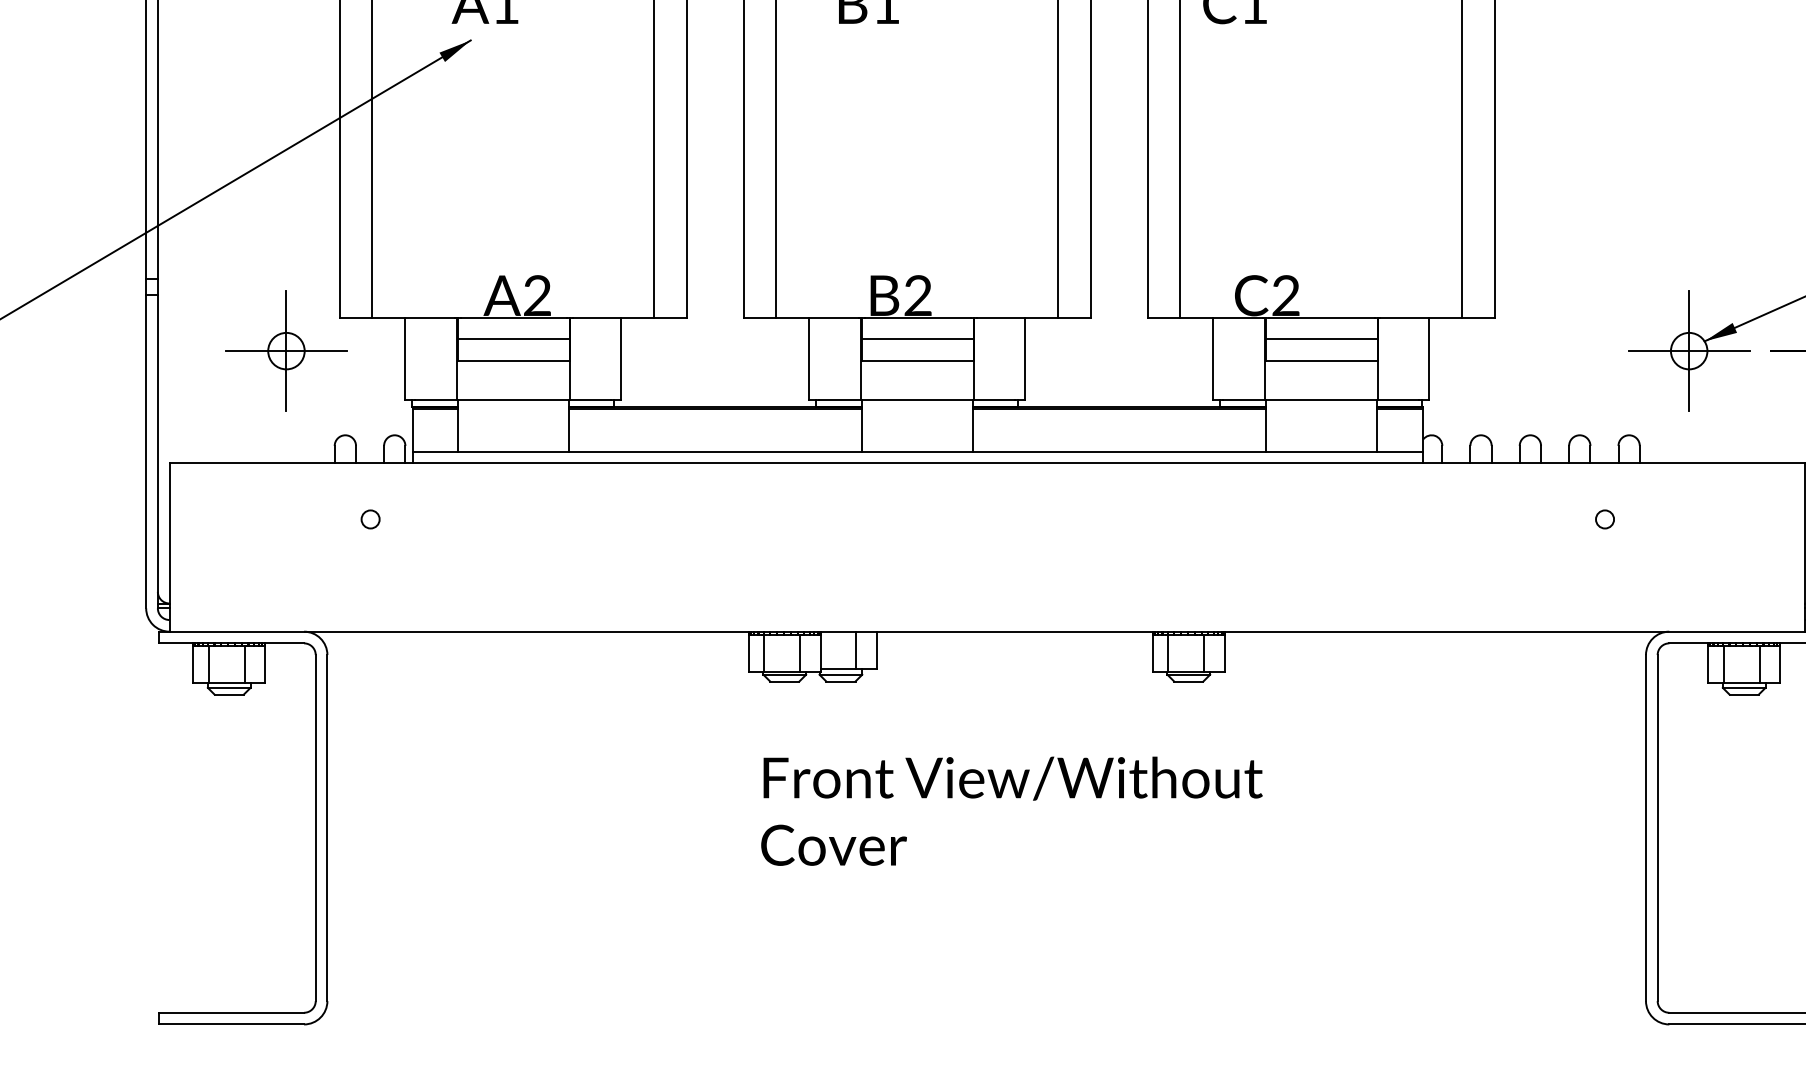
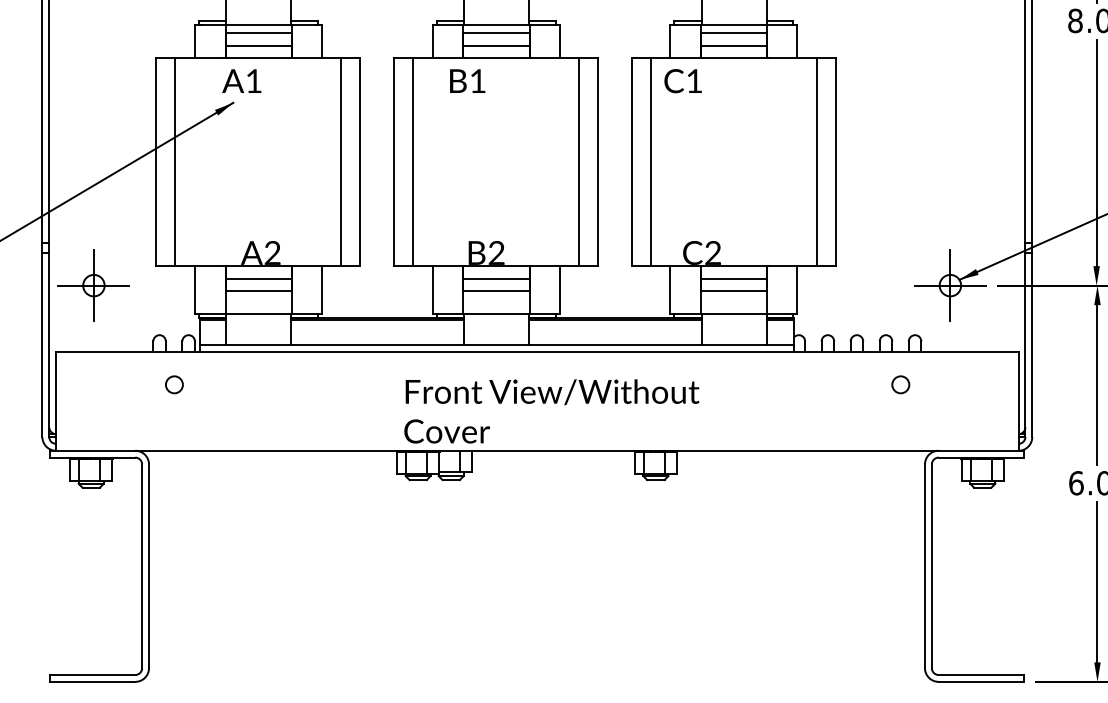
part: (285, 350) -> (93, 285), moved
circle: (370, 519) -> (174, 384), size x1.6
circle: (1604, 519) -> (900, 384), size x1.6
text: (1011, 811) -> (551, 411), moved

